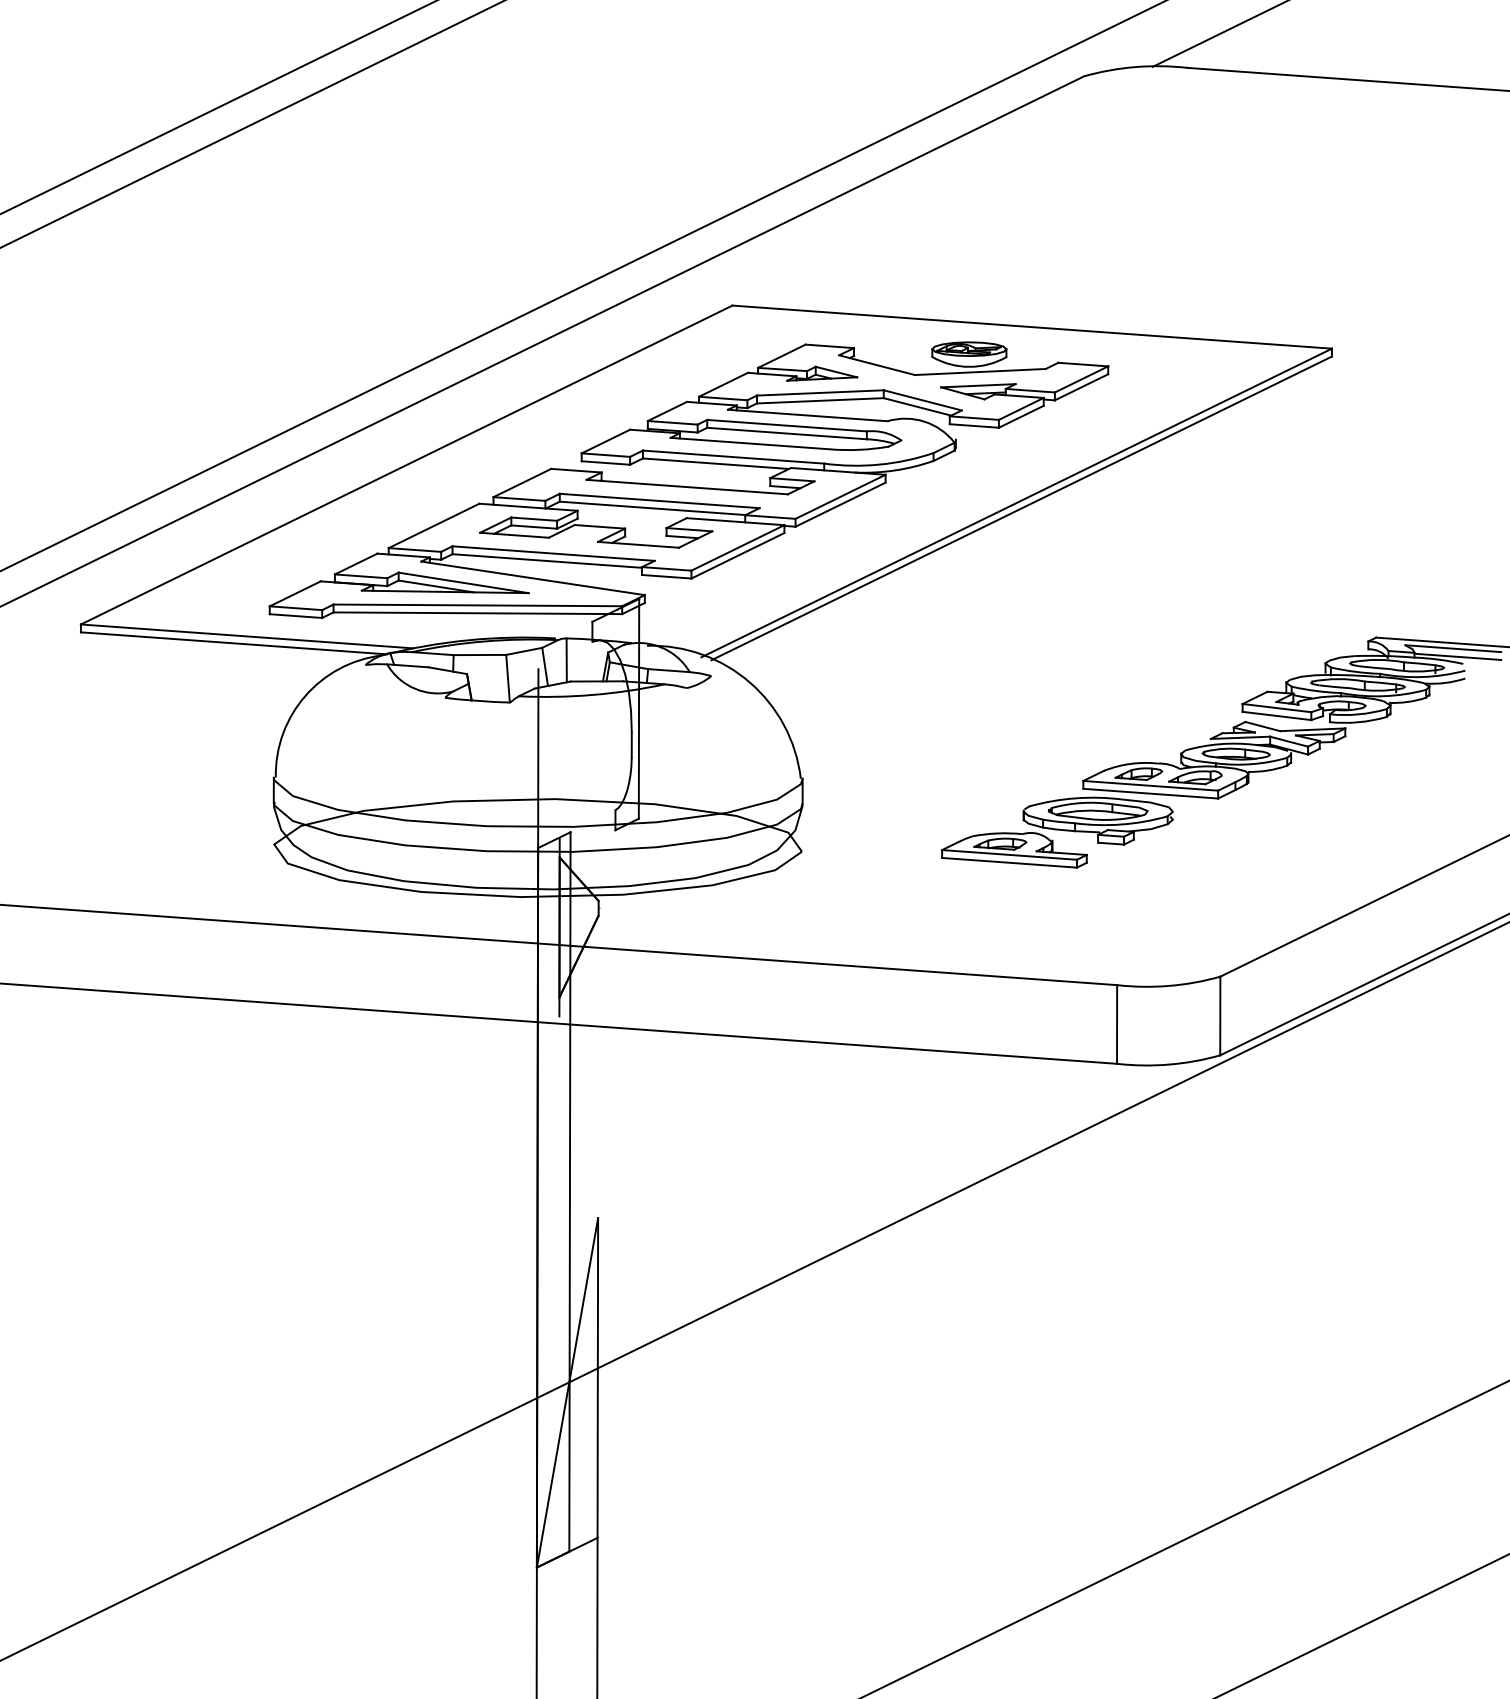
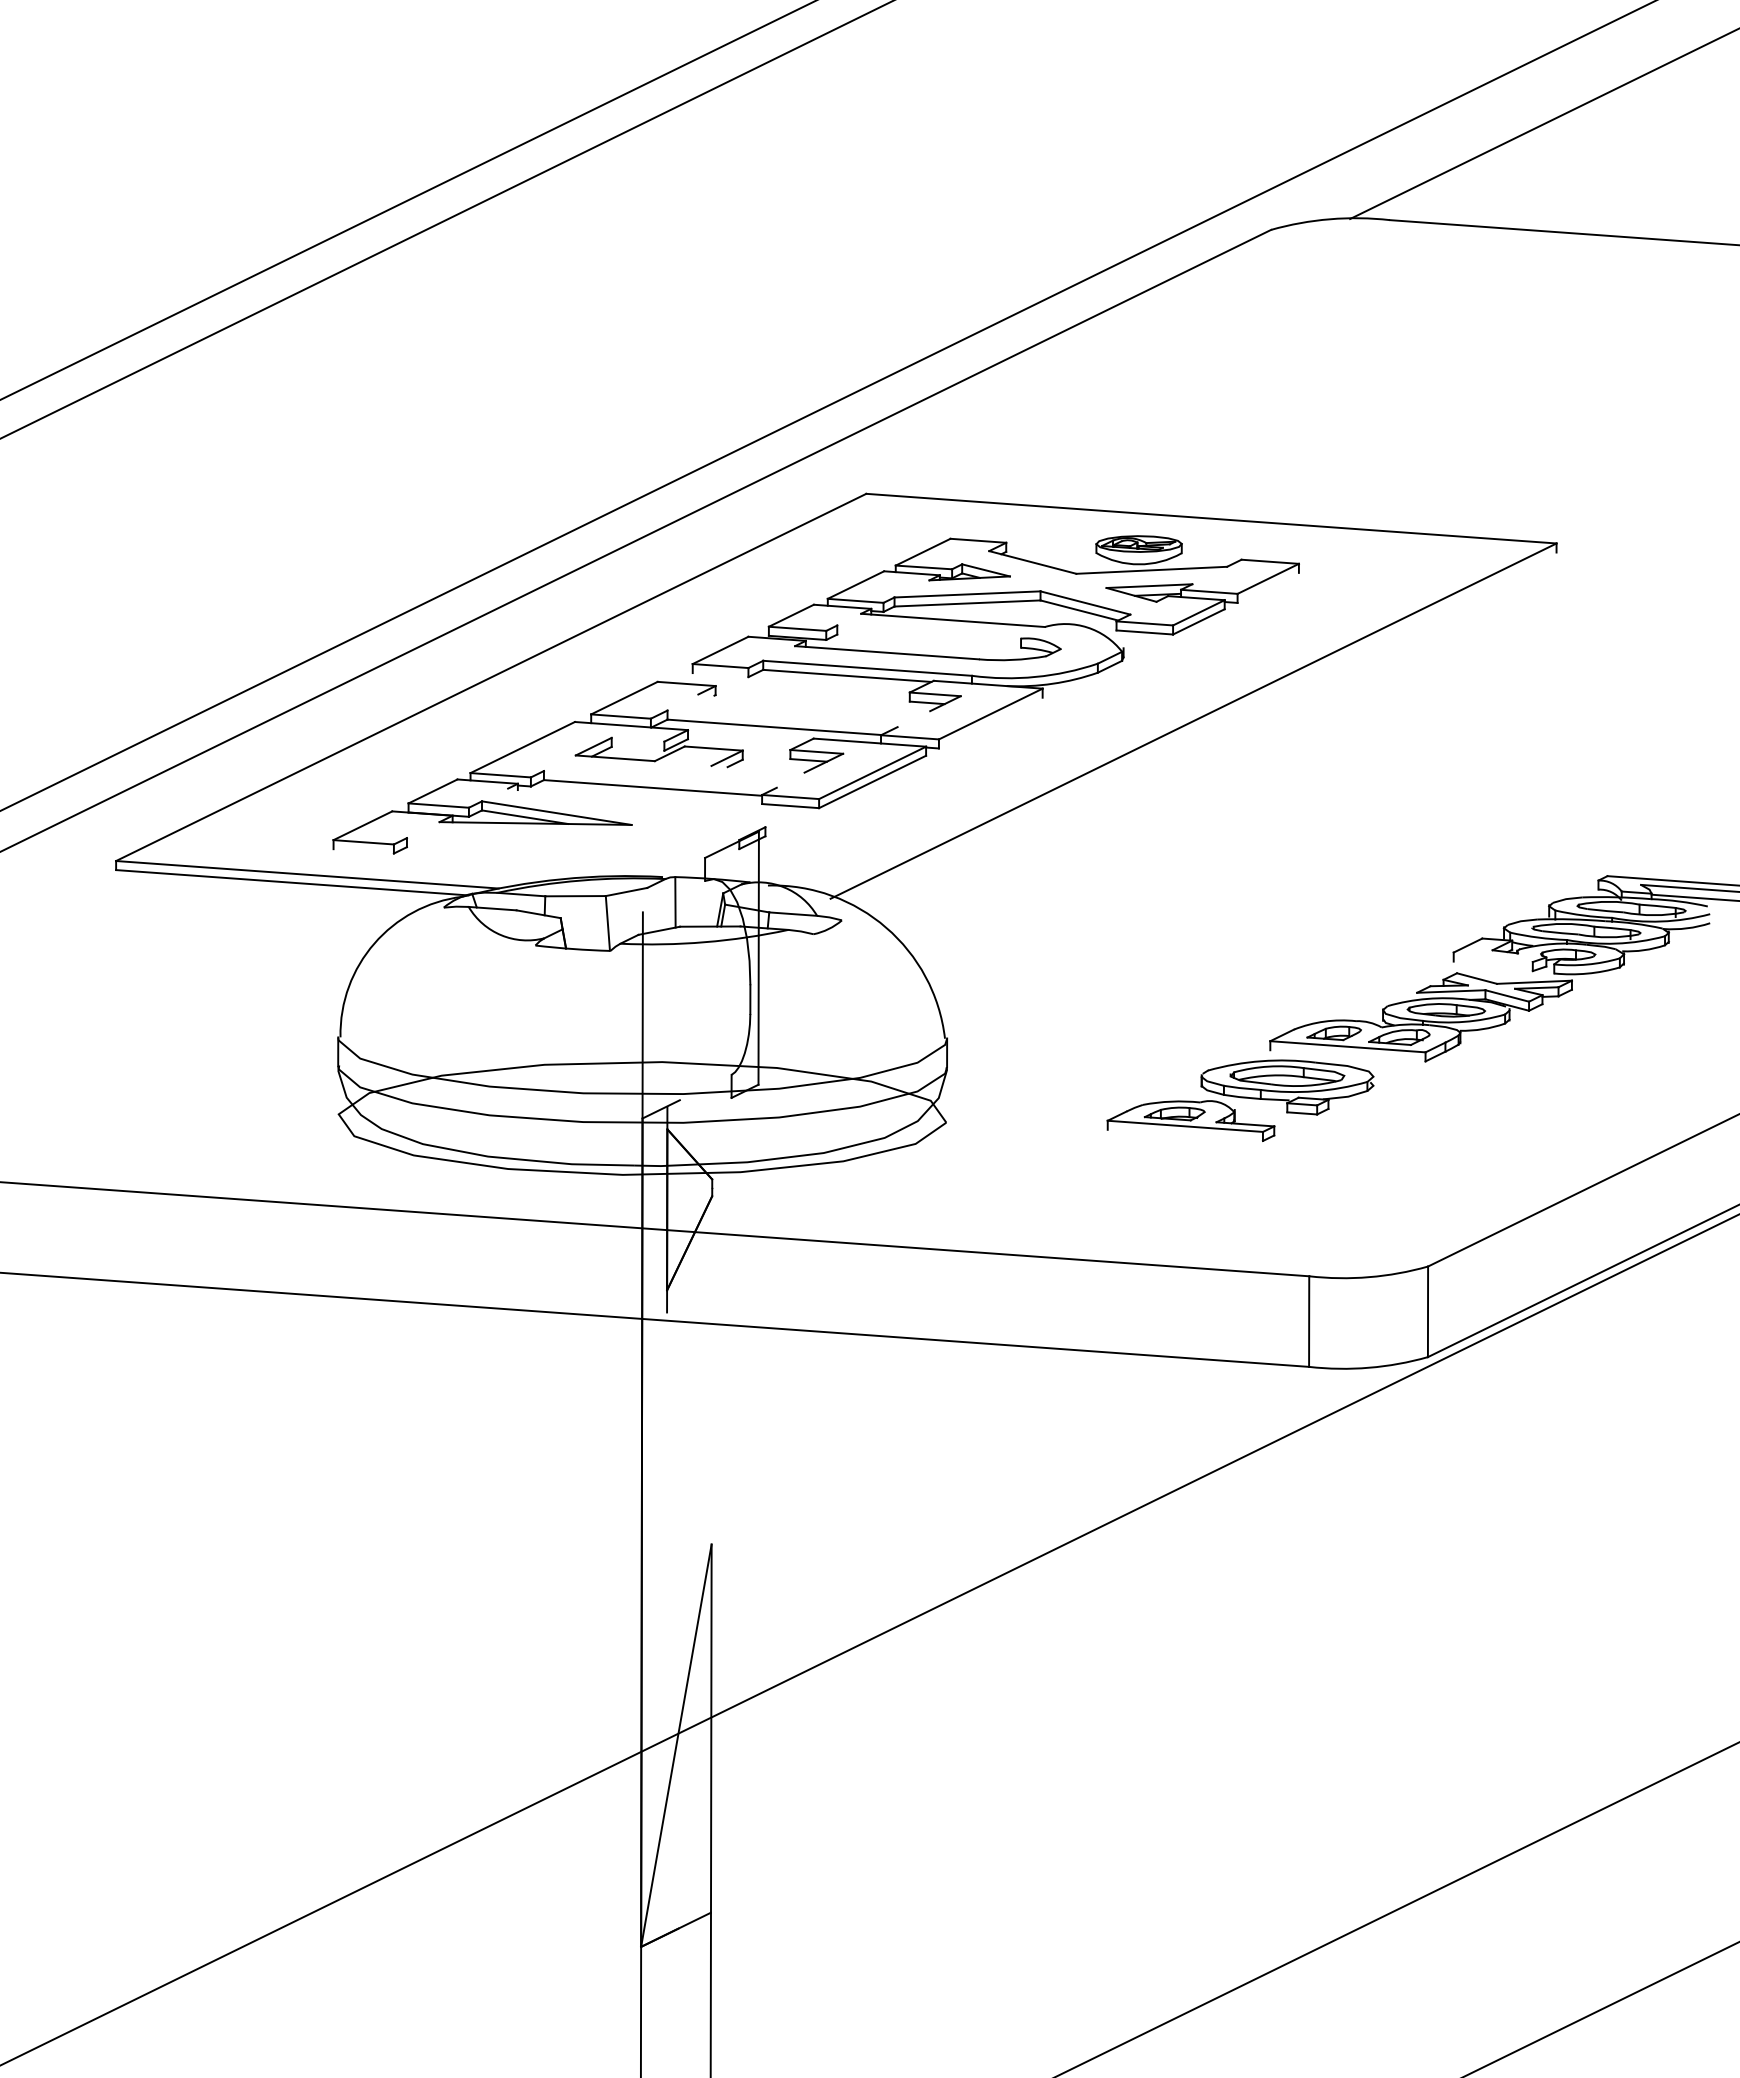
line: (1080, 386) -> (1267, 587), removed
line: (787, 425) -> (929, 631), removed
line: (787, 432) -> (929, 640), removed
line: (605, 463) -> (720, 675), removed
line: (687, 486) -> (814, 702), removed
line: (659, 500) -> (782, 718), removed
line: (840, 504) -> (990, 722), removed
line: (1021, 508) -> (1199, 727), removed
line: (533, 518) -> (637, 739), removed
line: (533, 526) -> (637, 748), removed
line: (637, 544) -> (757, 768), removed
line: (552, 553) -> (659, 779), removed
line: (532, 577) -> (636, 807), removed
line: (477, 605) -> (572, 839), removed
line: (477, 613) -> (572, 848), removed
line: (295, 616) -> (363, 851), removed
line: (545, 666) -> (650, 909), removed
line: (1276, 708) -> (1492, 957), removed
line: (1276, 716) -> (1492, 966), removed
line: (1150, 793) -> (1347, 1055), removed
line: (1008, 862) -> (1184, 1135), removed
line: (569, 1192) -> (678, 1514), removed

